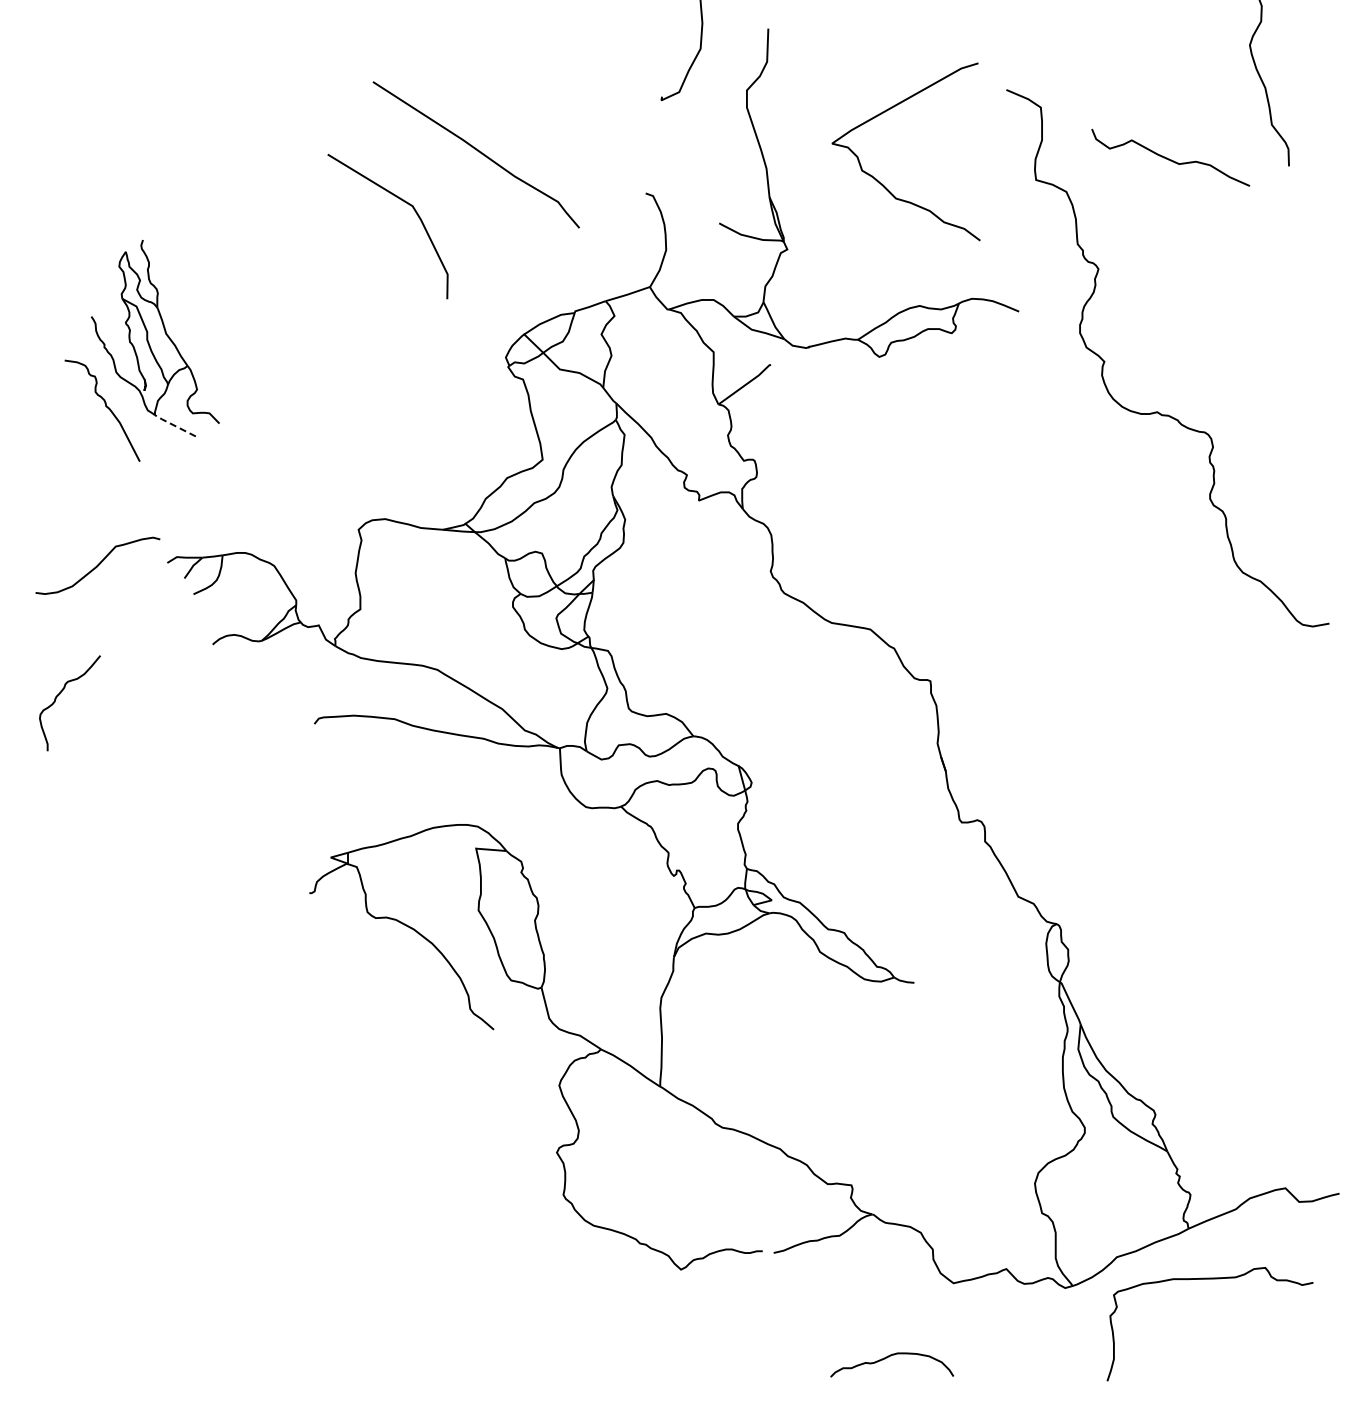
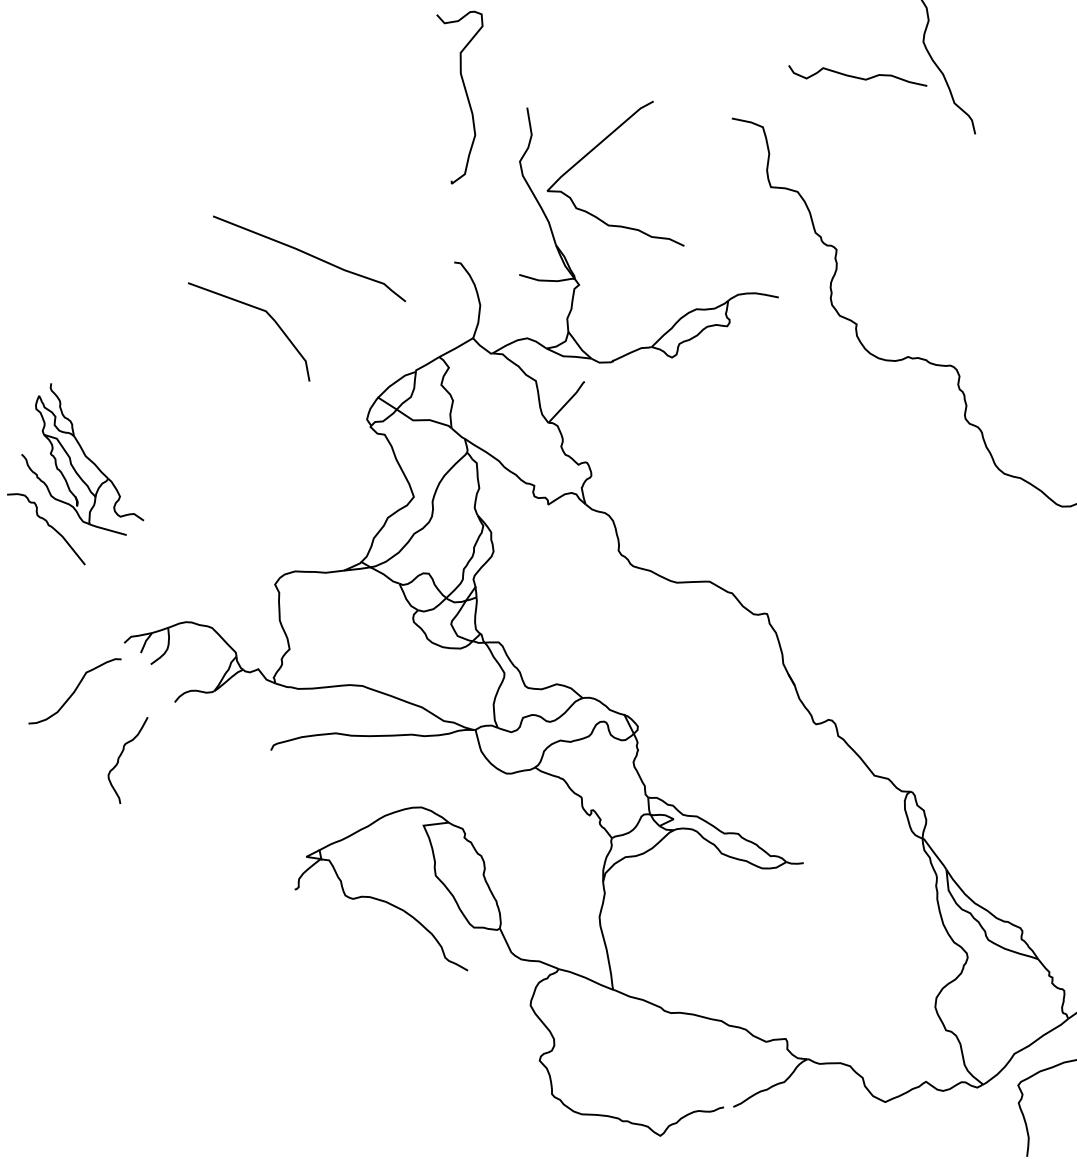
curve: (1169, 158) -> (856, 76), moved
curve: (882, 183) -> (595, 215), moved
line: (174, 425) -> (107, 529), dashed -> solid
curve: (97, 565) -> (74, 691), moved
curve: (60, 694) -> (121, 755), moved

